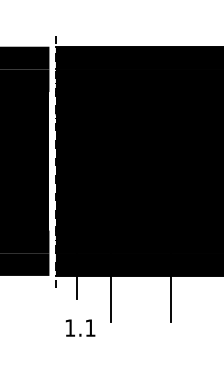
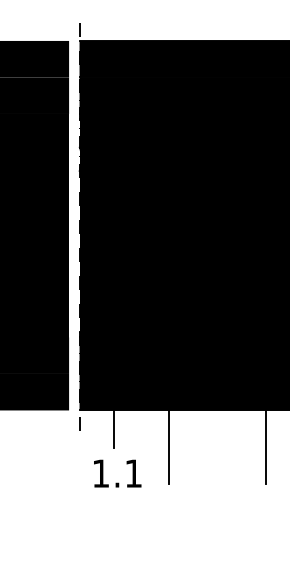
text: (80, 327) -> (117, 472), moved

